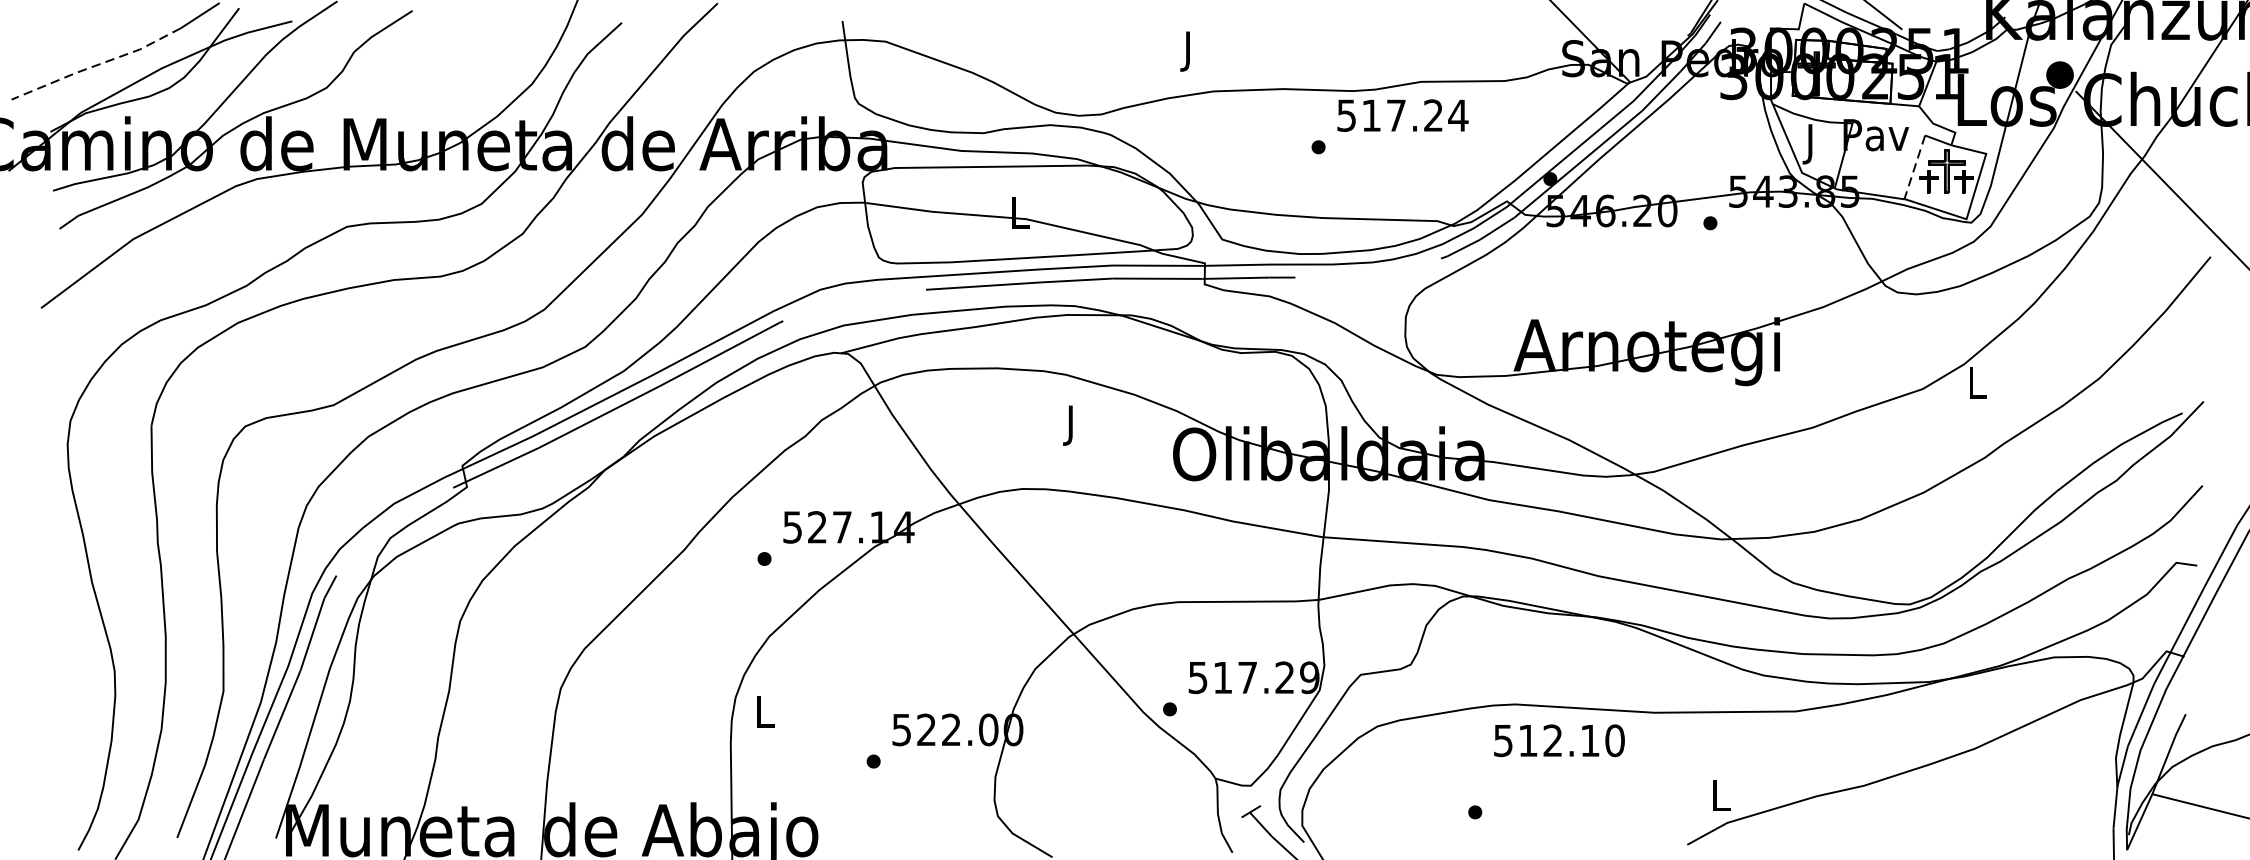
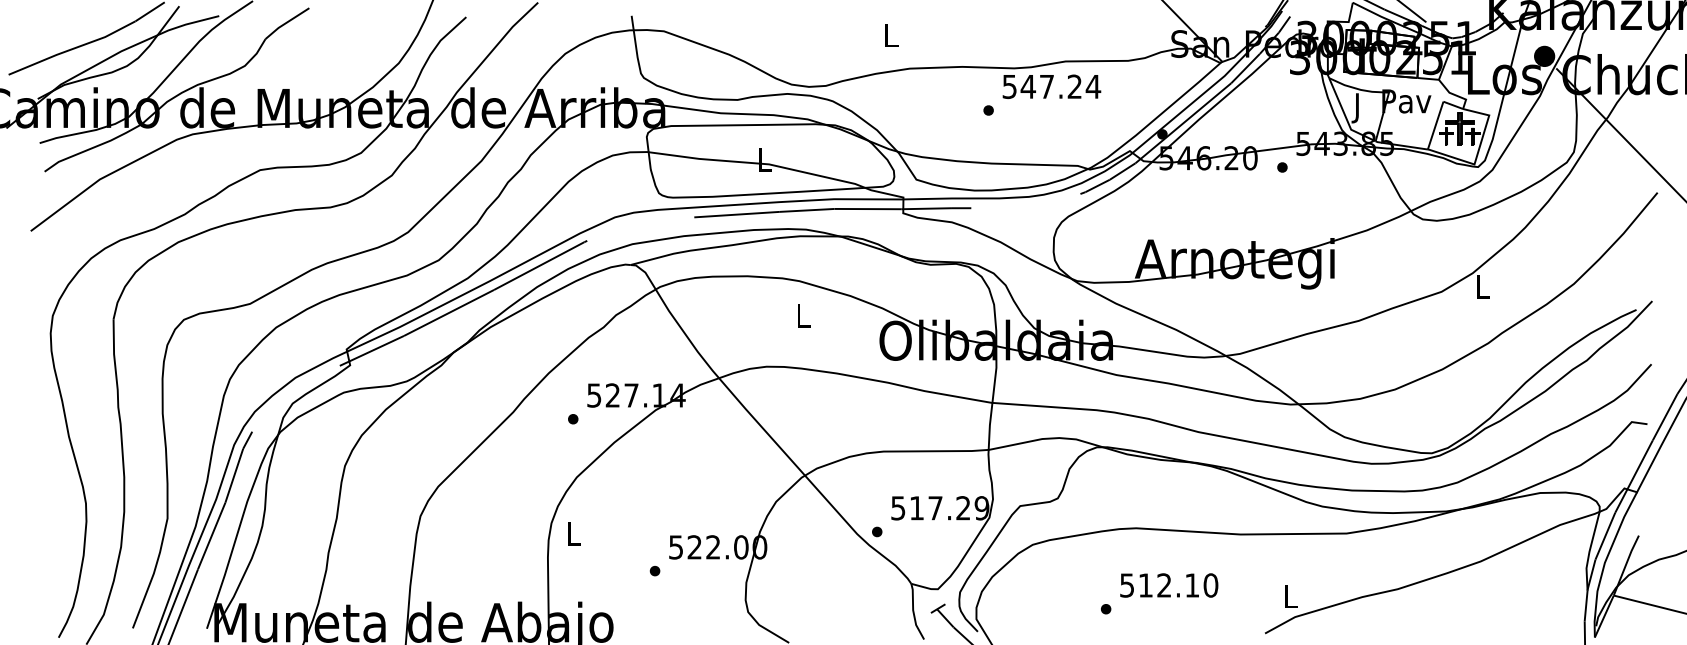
text: (1189, 51) -> (891, 38), J -> L
line: (96, 65) -> (72, 49), dashed -> solid
text: (1371, 115) -> (1028, 86), 517.24 -> 547.24
line: (1914, 168) -> (1435, 126), dashed -> solid
text: (1071, 425) -> (803, 319), J -> L
text: (1559, 740) -> (1169, 585), moved

